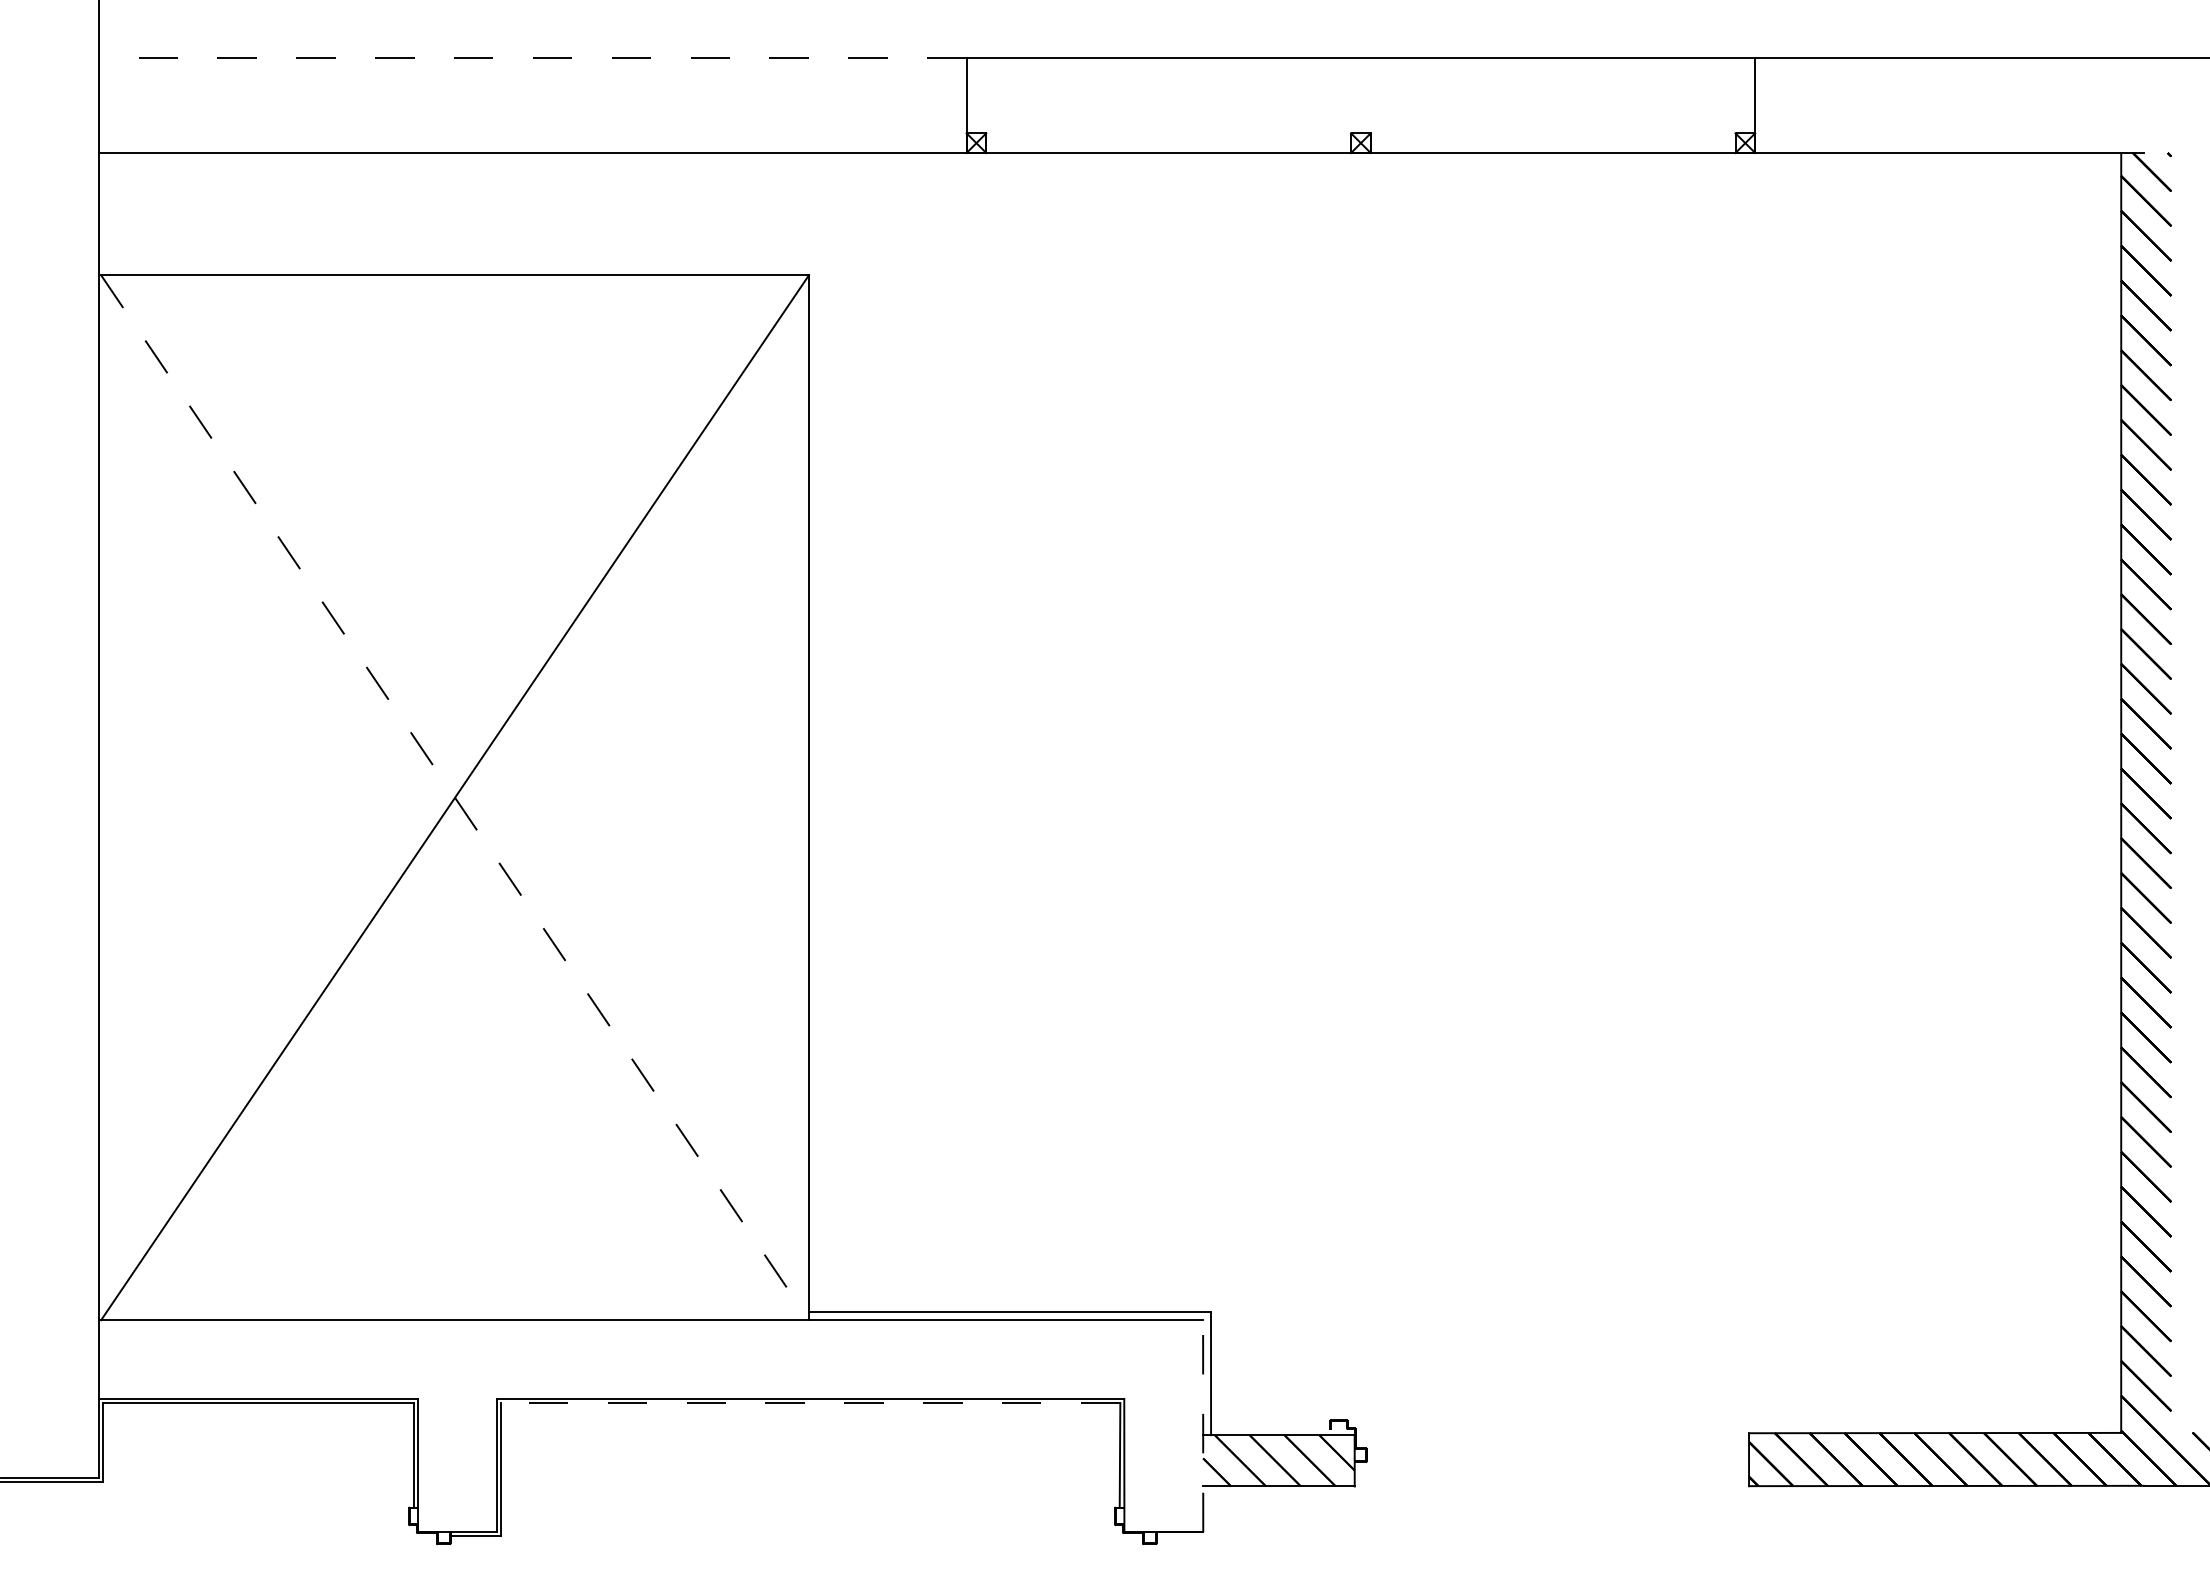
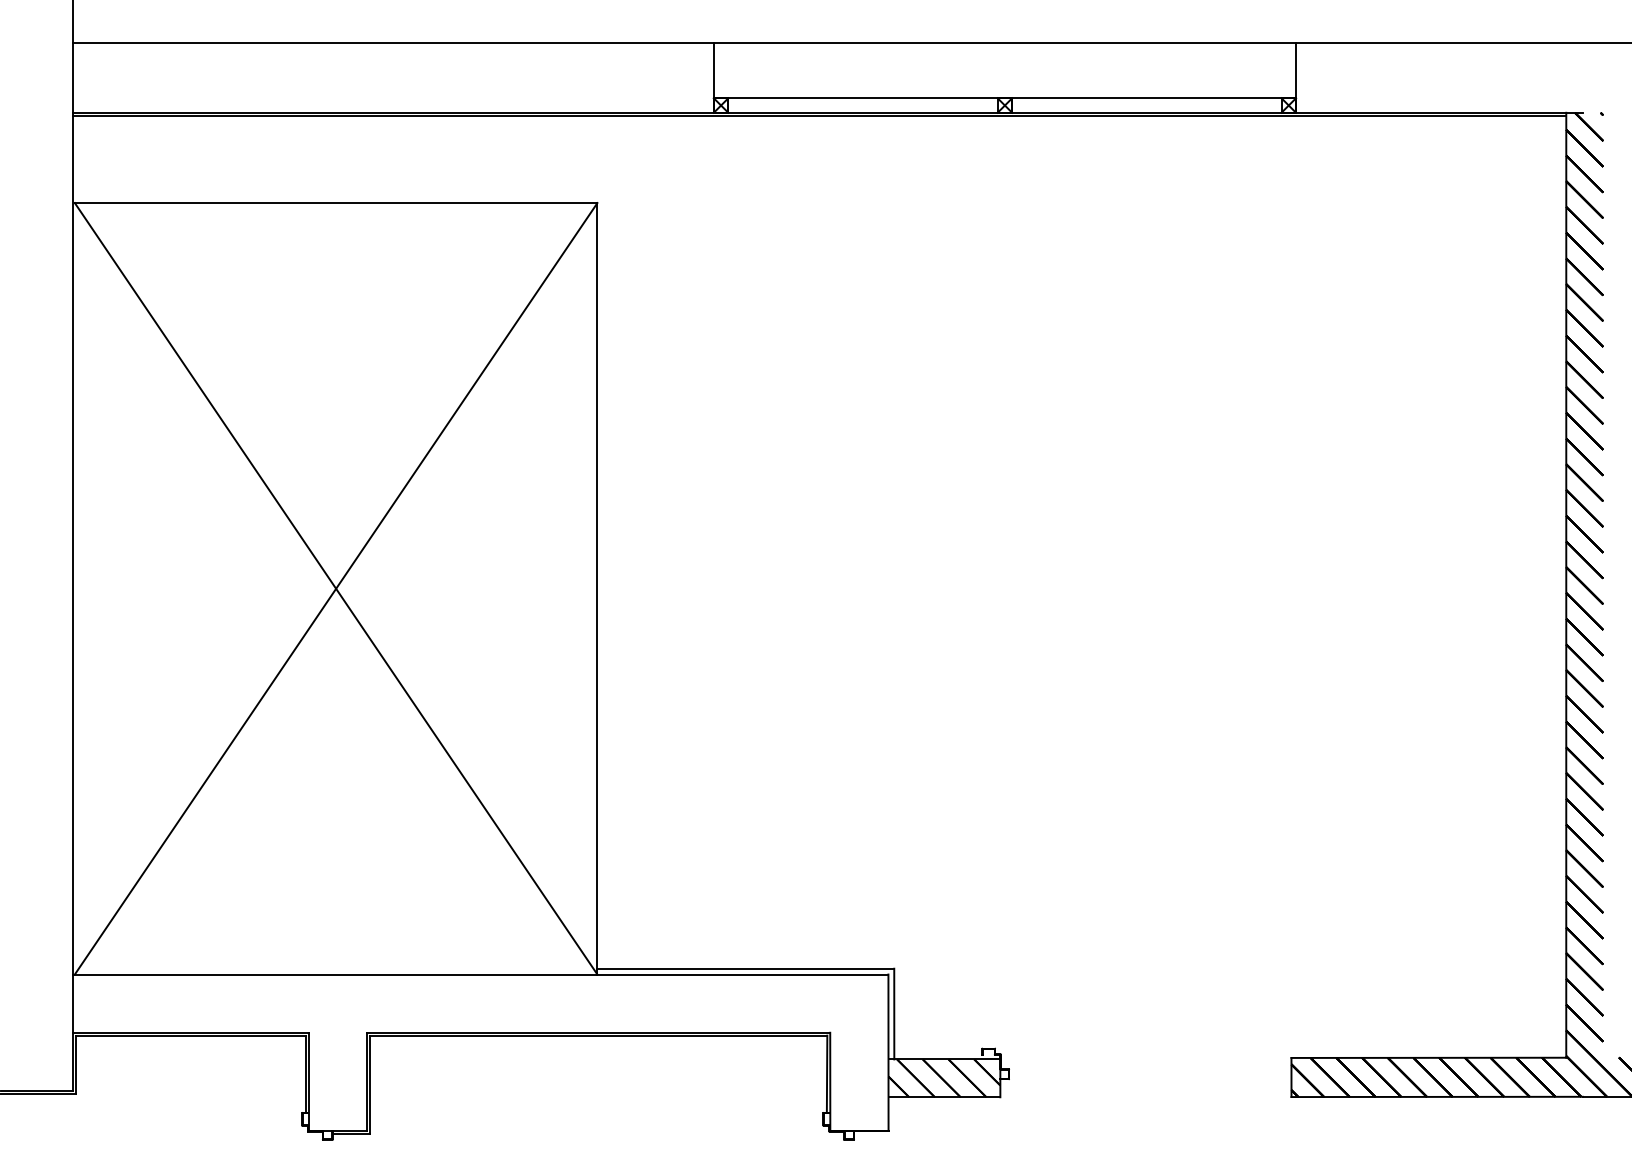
line: (532, 58) -> (393, 43), dashed -> solid
line: (1360, 133) -> (1004, 98), added
line: (1110, 156) -> (820, 115), added
line: (455, 798) -> (336, 589), dashed -> solid
line: (810, 1403) -> (598, 1036), dashed -> solid
line: (1203, 1426) -> (888, 1052), dashed -> solid

